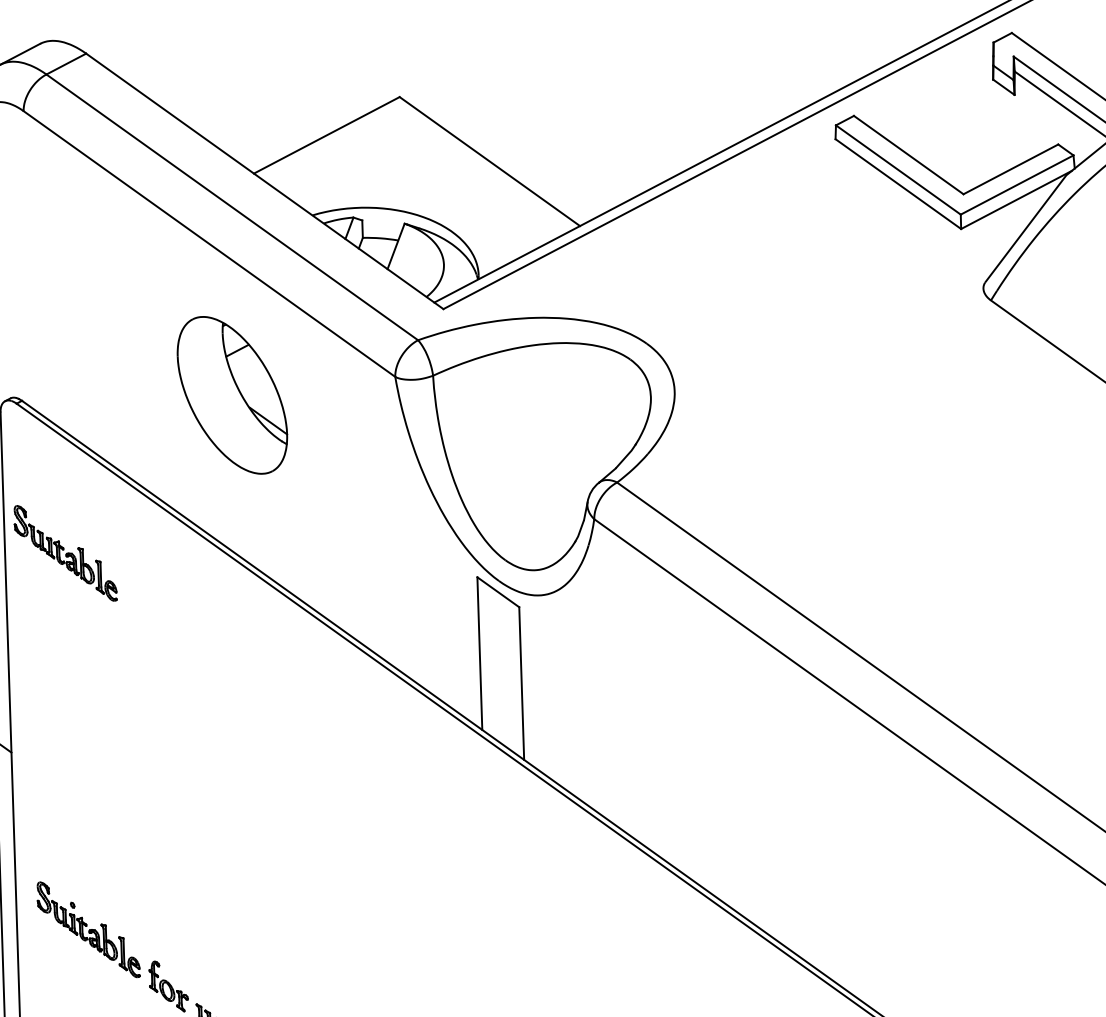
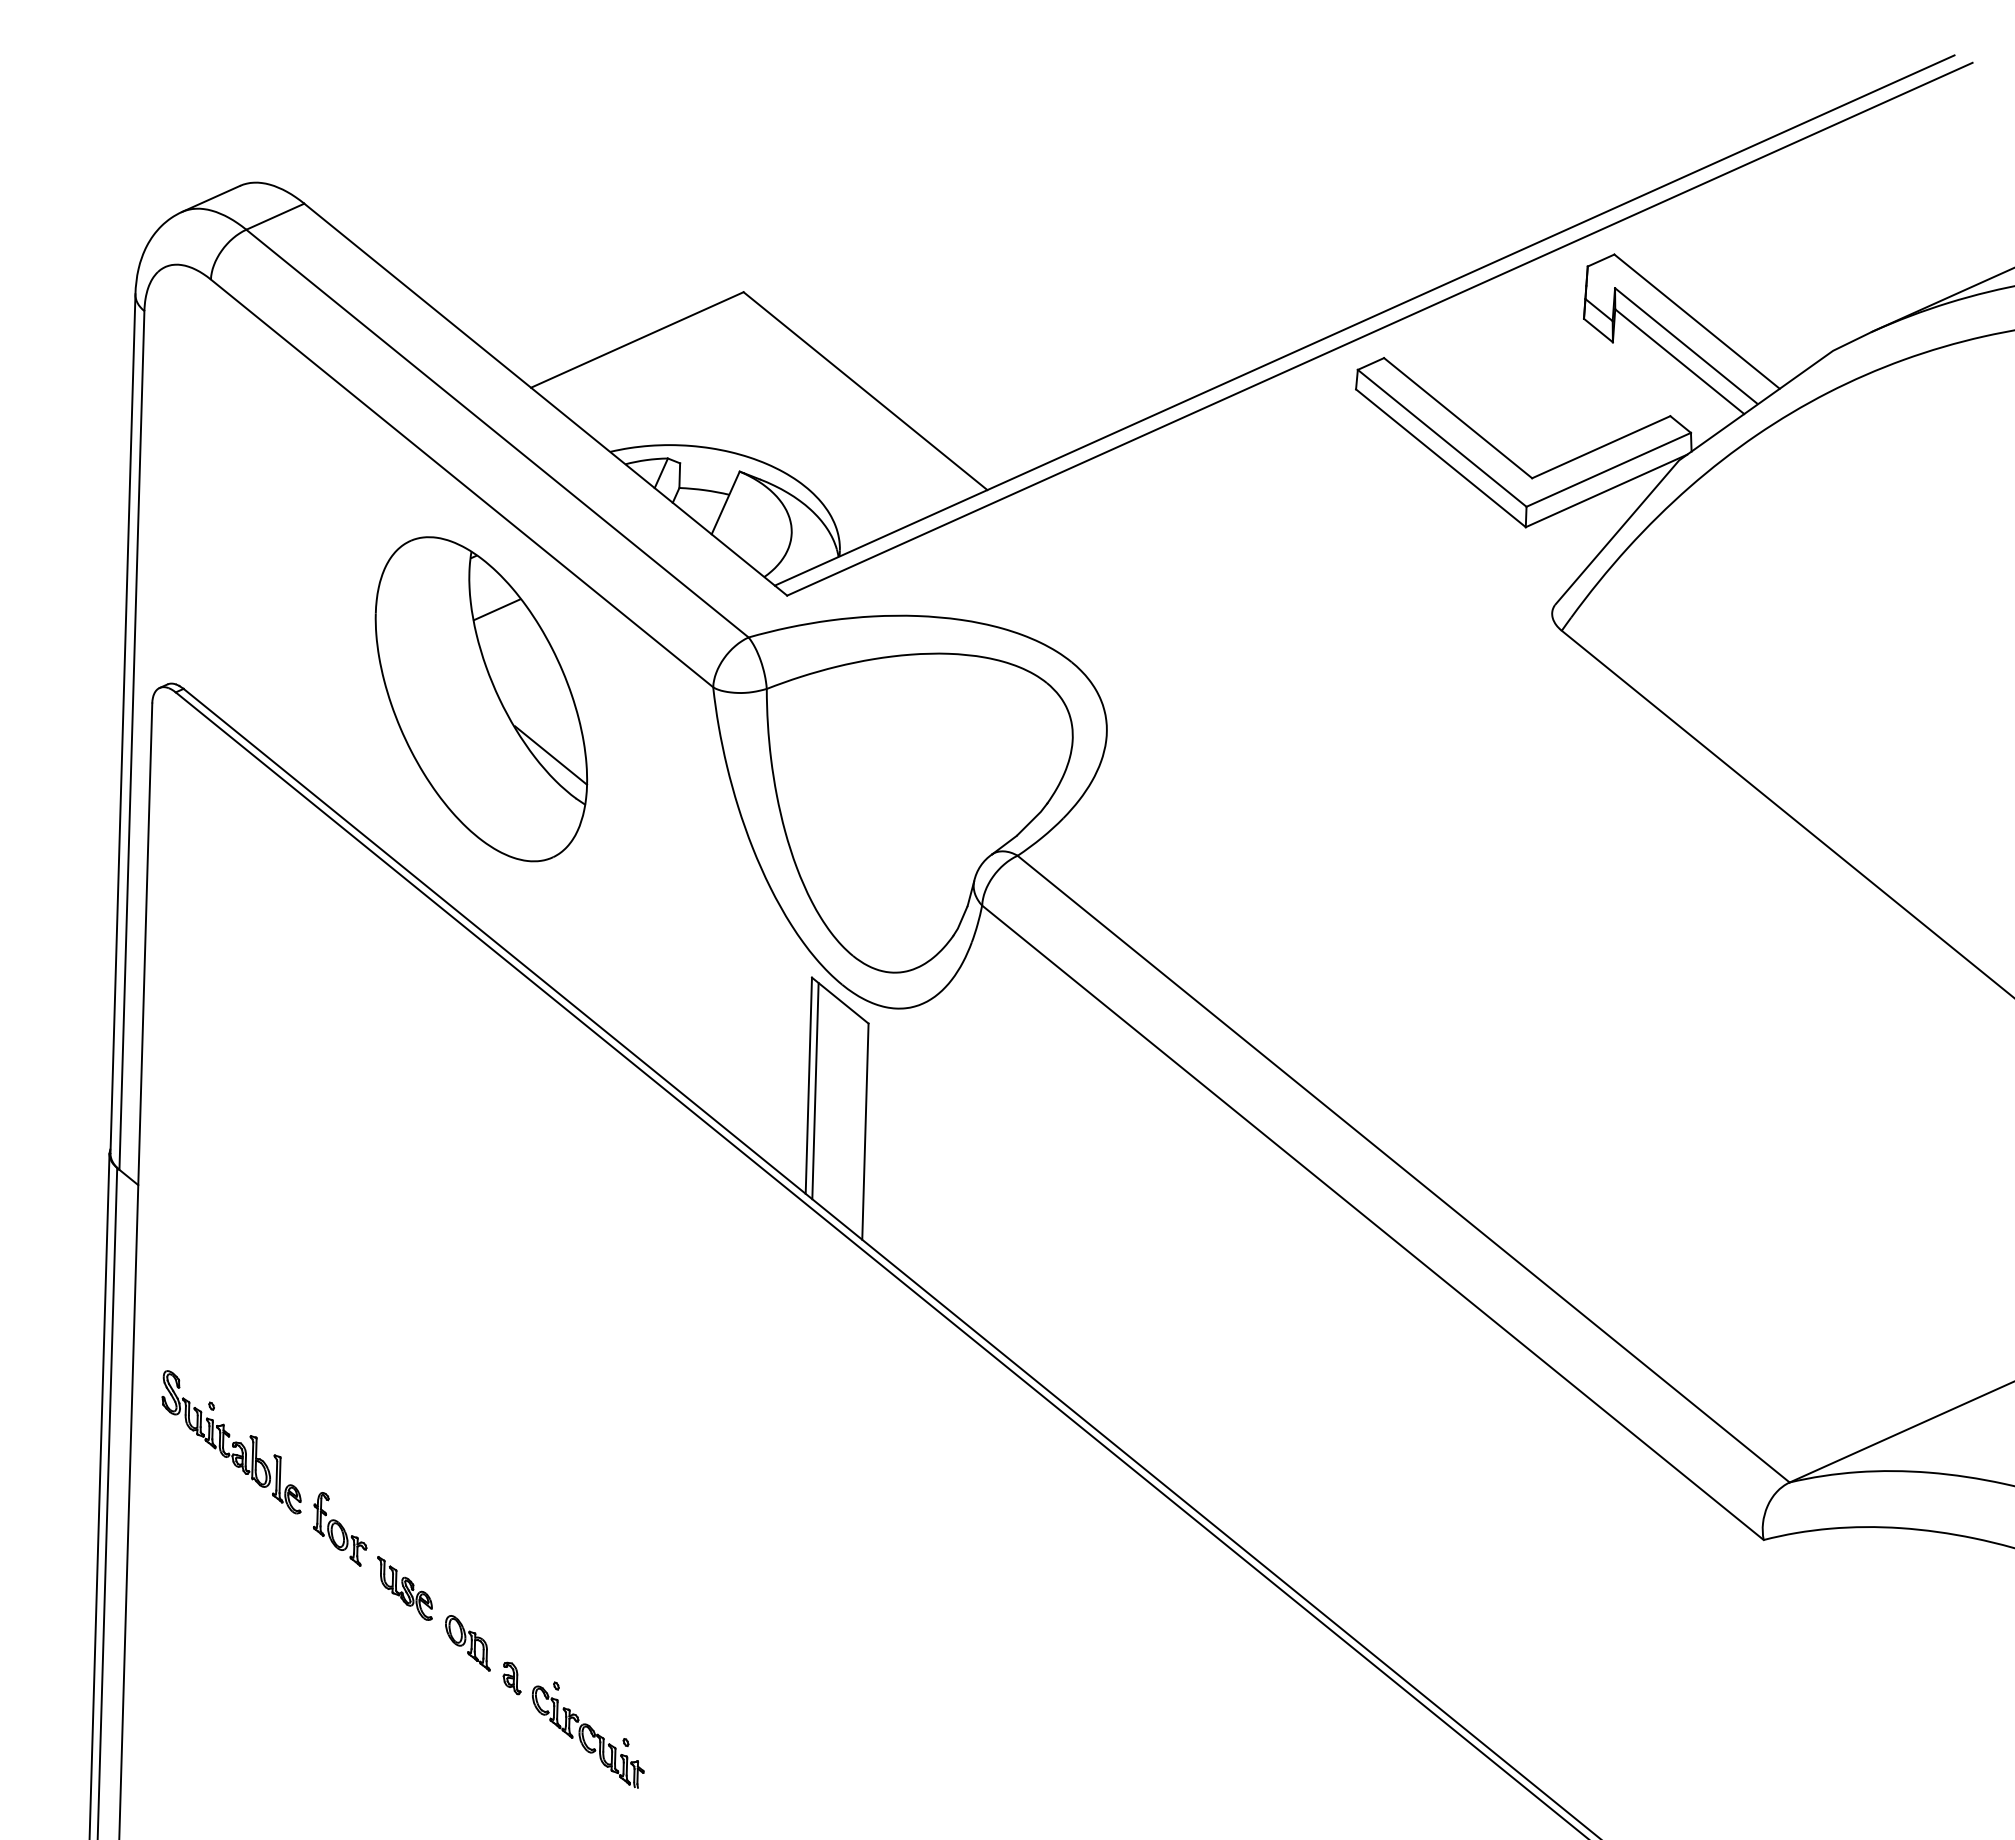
part: (232, 395) -> (481, 699), size x1.43
part: (65, 553) -> (231, 908), removed
line: (484, 657) -> (815, 1091), added

